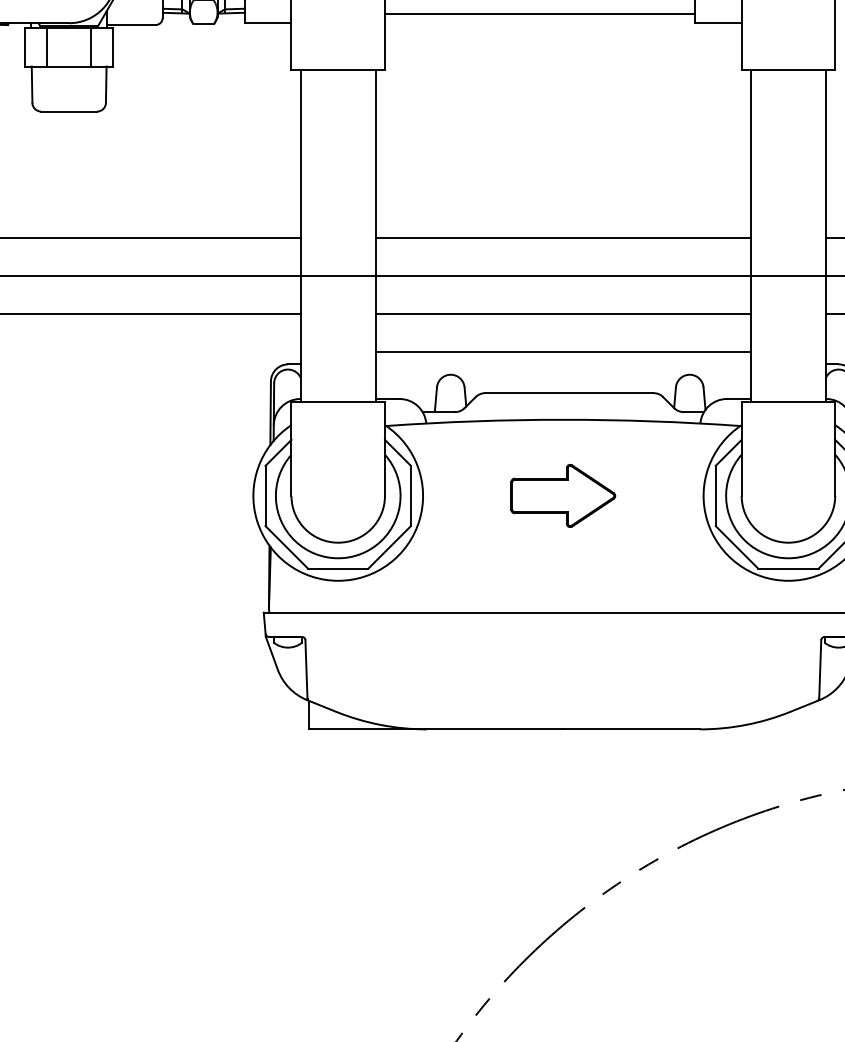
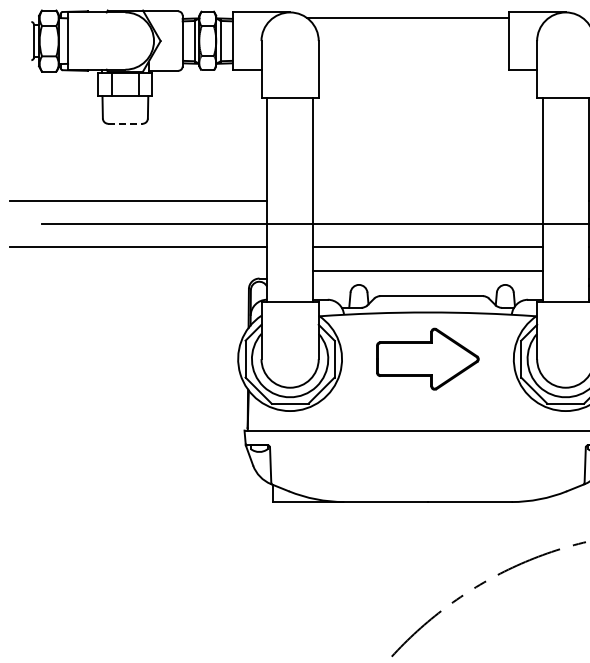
line: (539, 14) -> (413, 64), removed
line: (69, 111) -> (125, 123), solid -> dashed
line: (562, 238) -> (427, 201), removed
part: (562, 494) -> (427, 358), size x1.6

